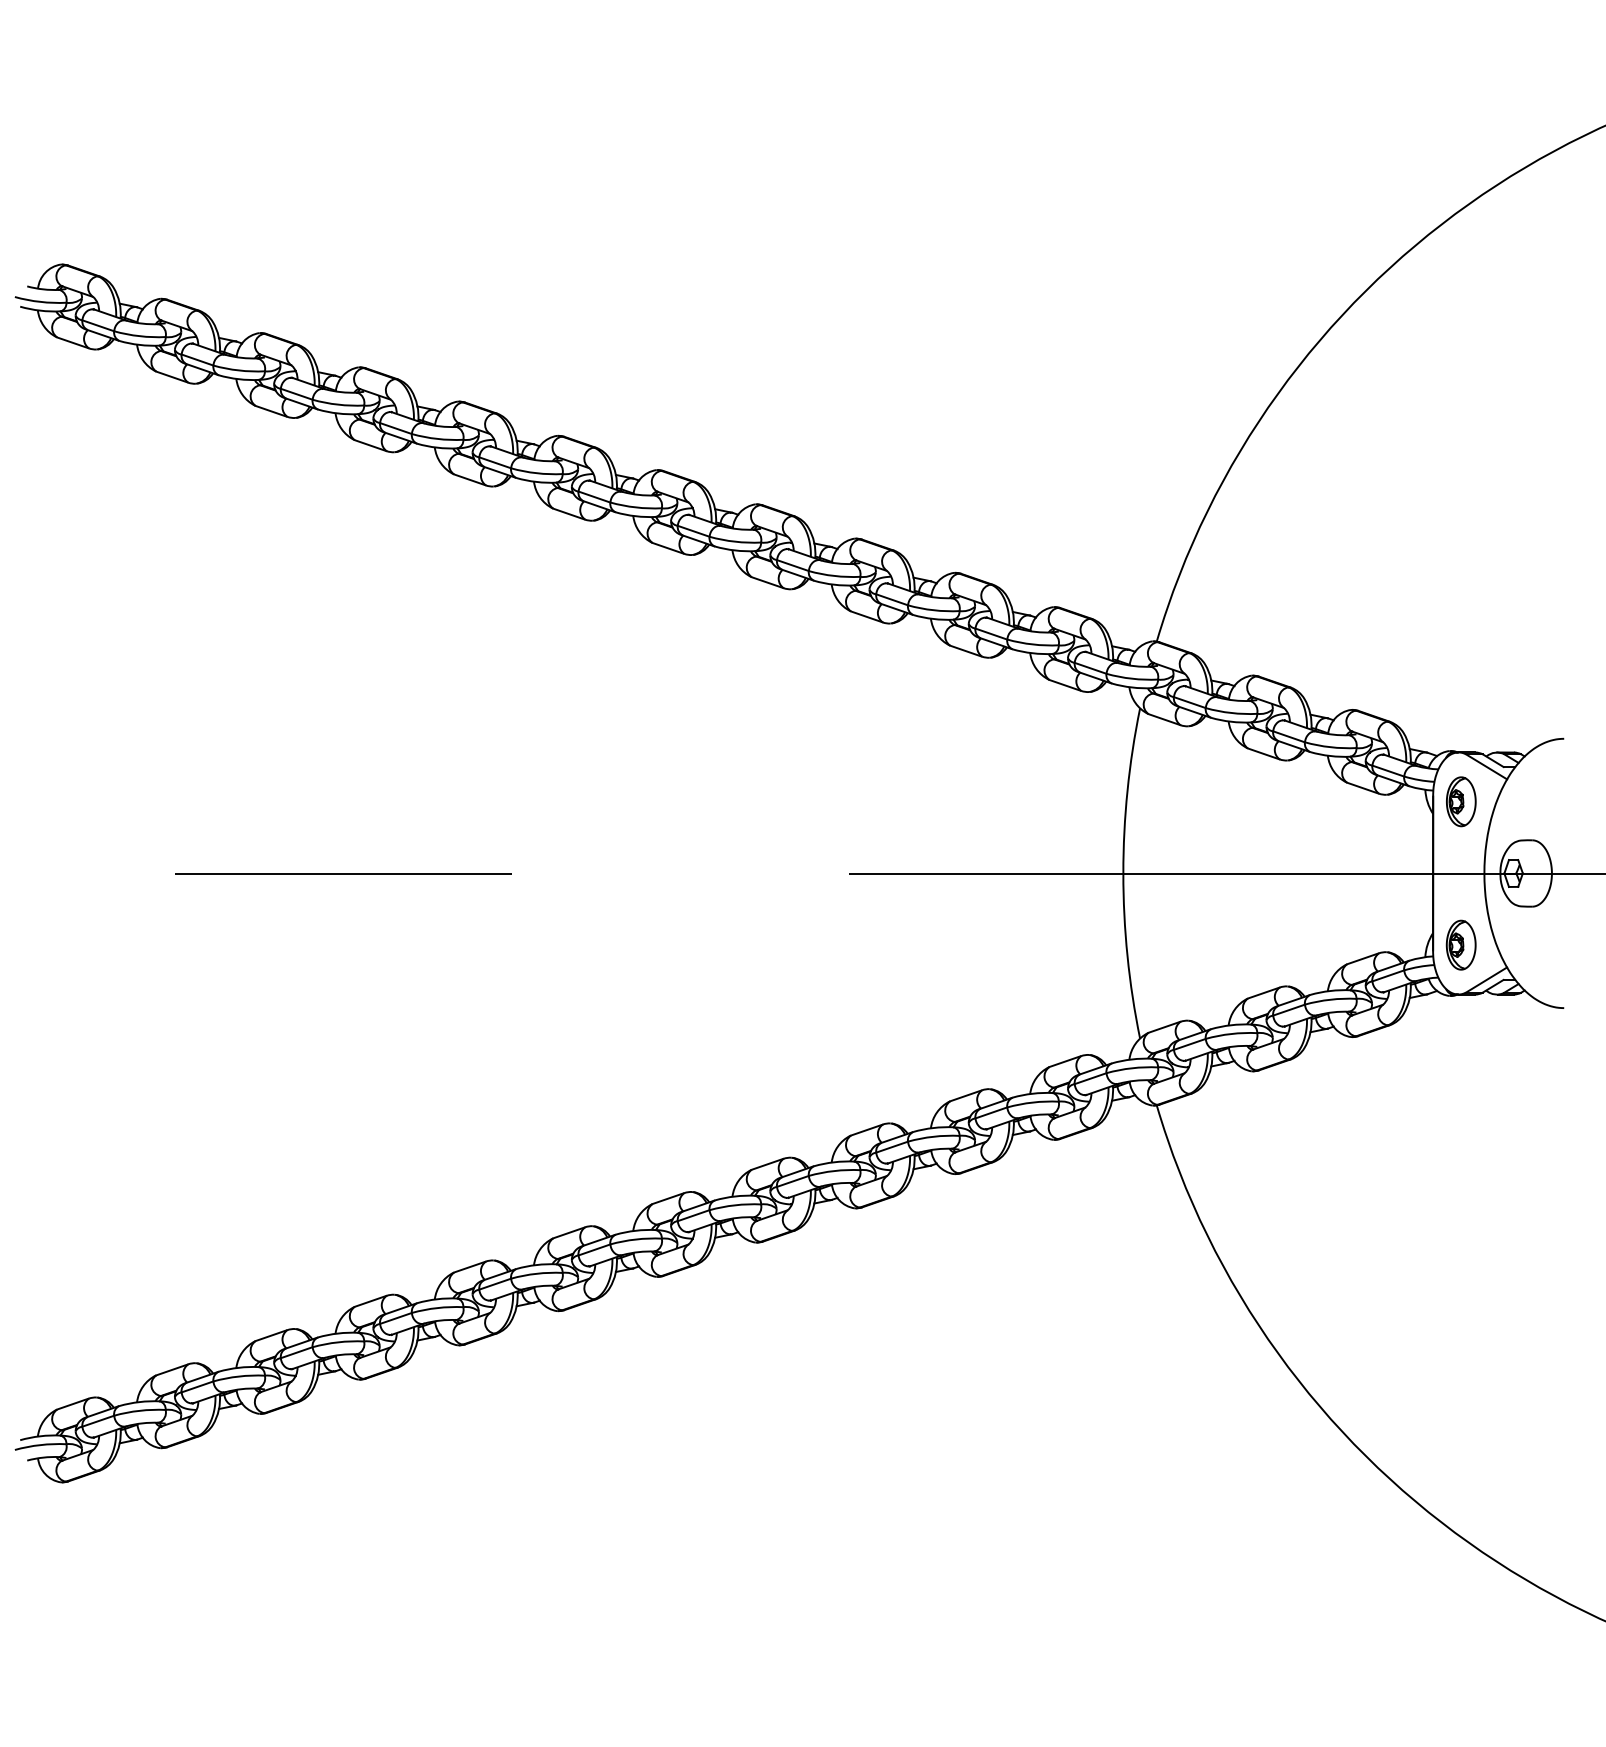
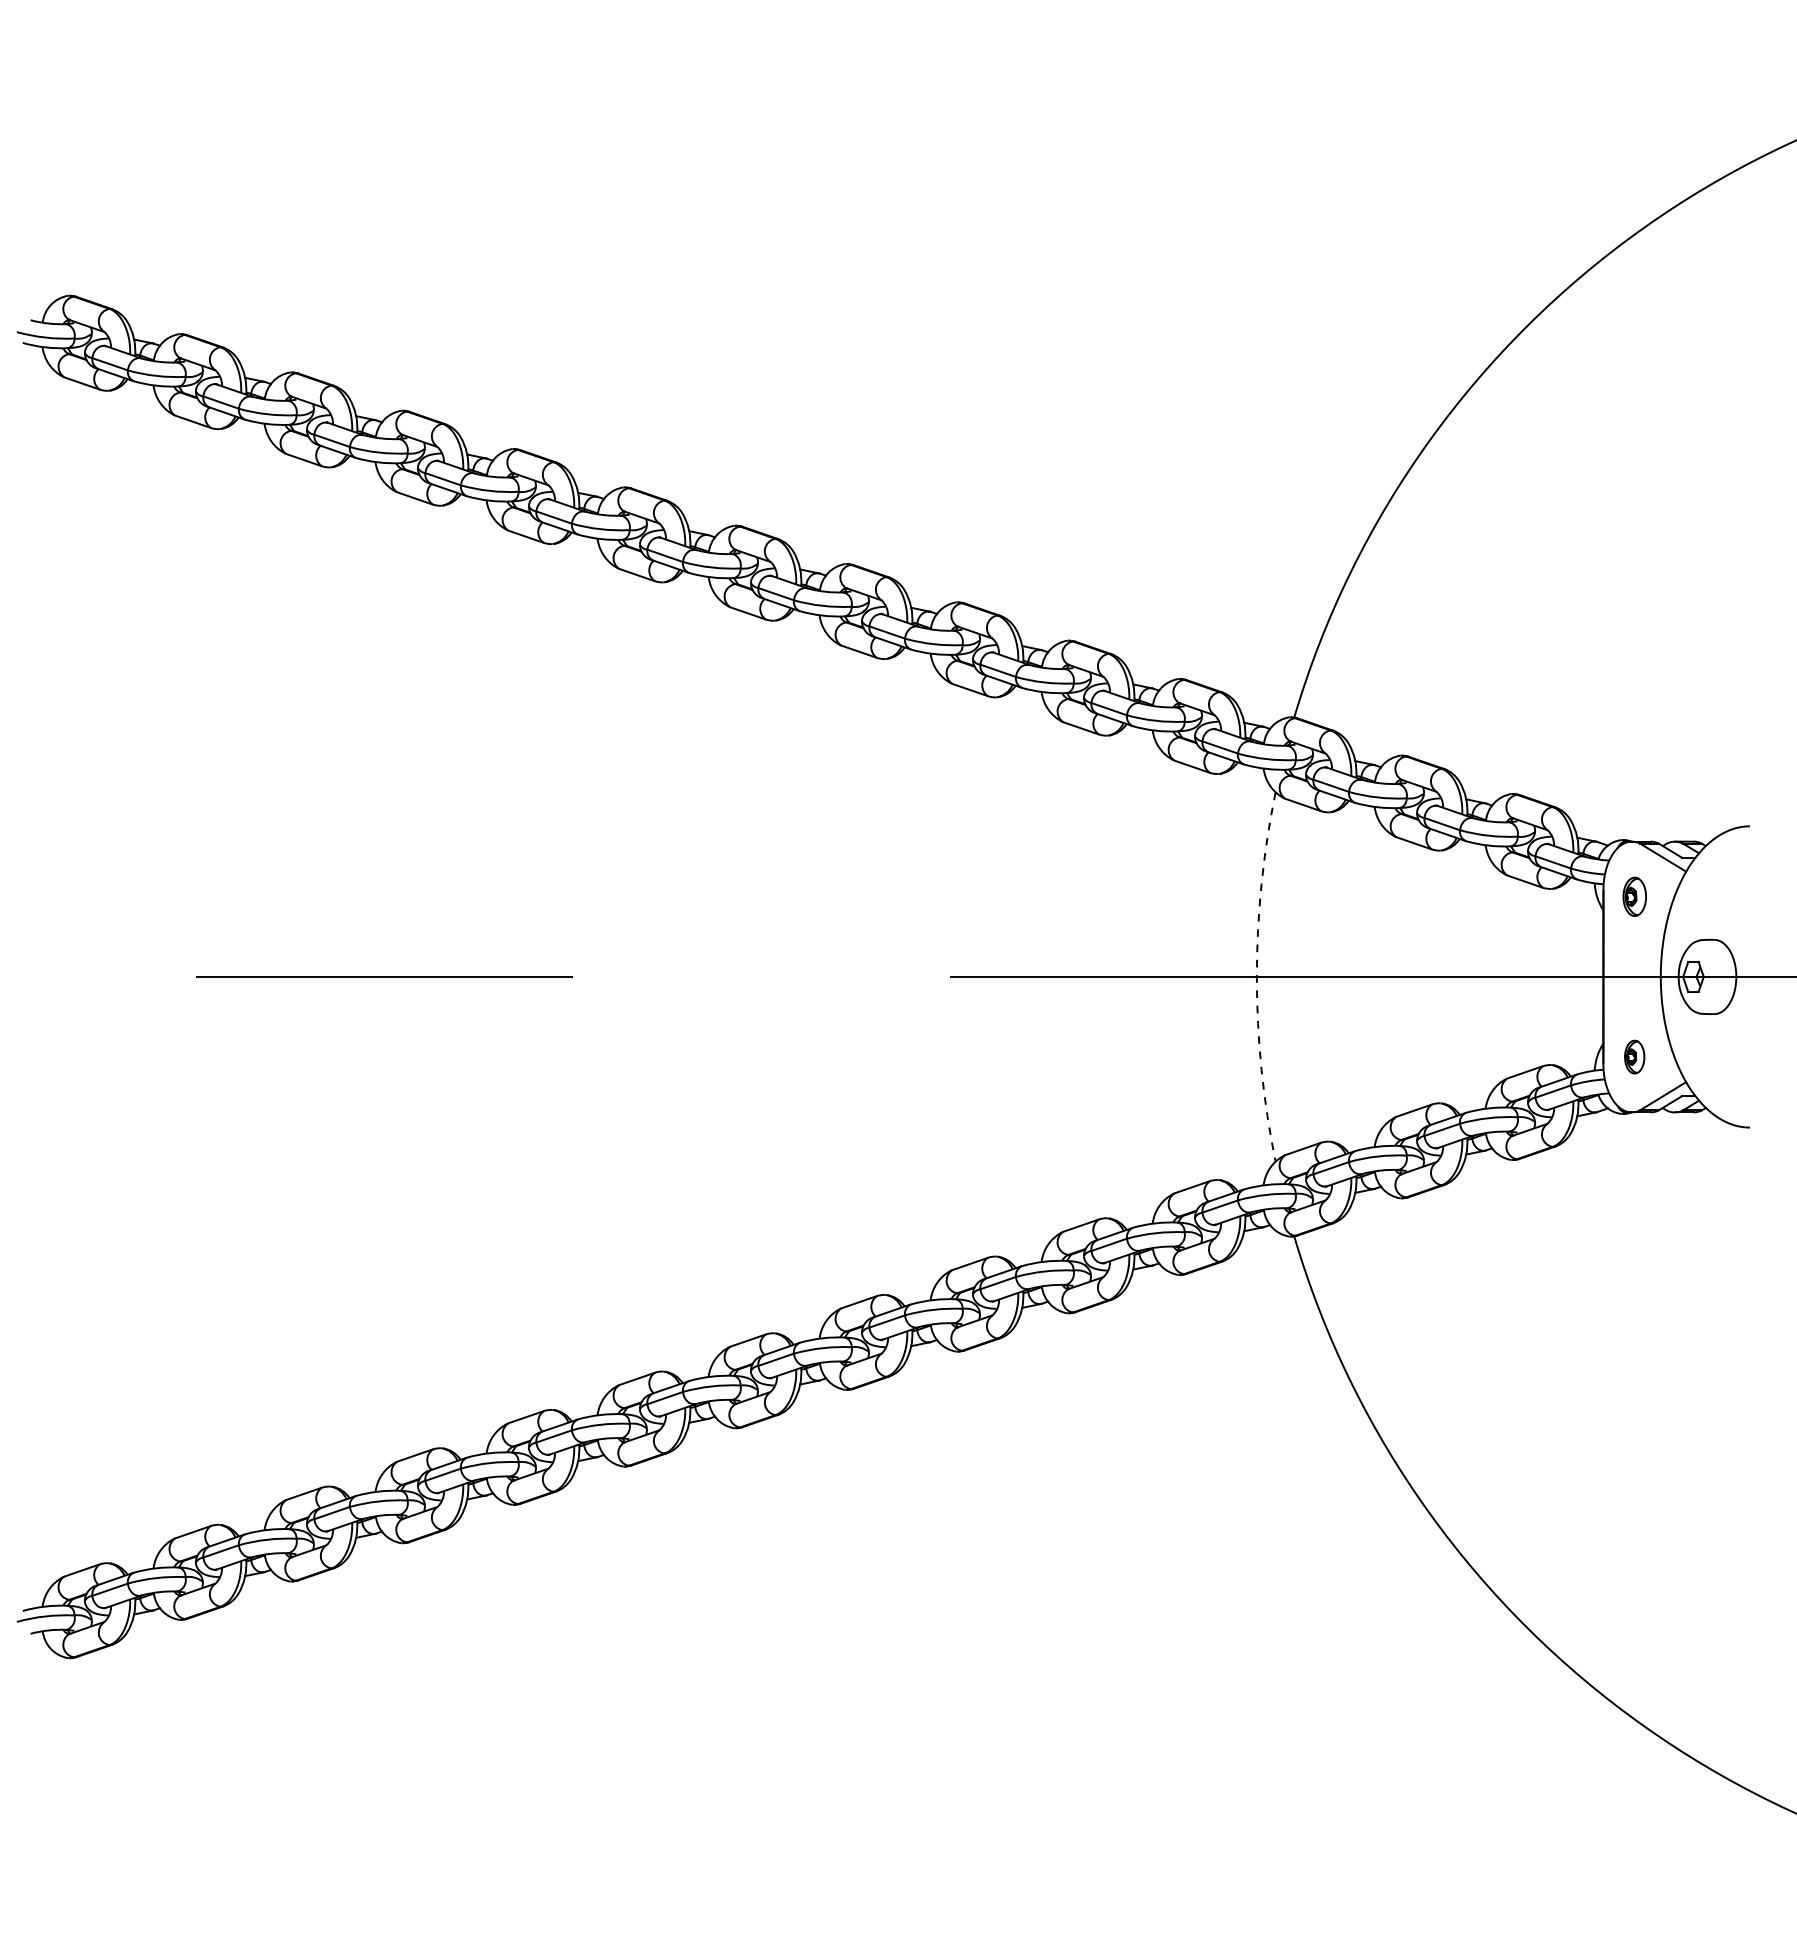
part: (1460, 801) -> (1634, 896), size x0.7
arc: (1123, 873) -> (1256, 977), solid -> dashed
part: (1460, 944) -> (1634, 1056), size x0.6

